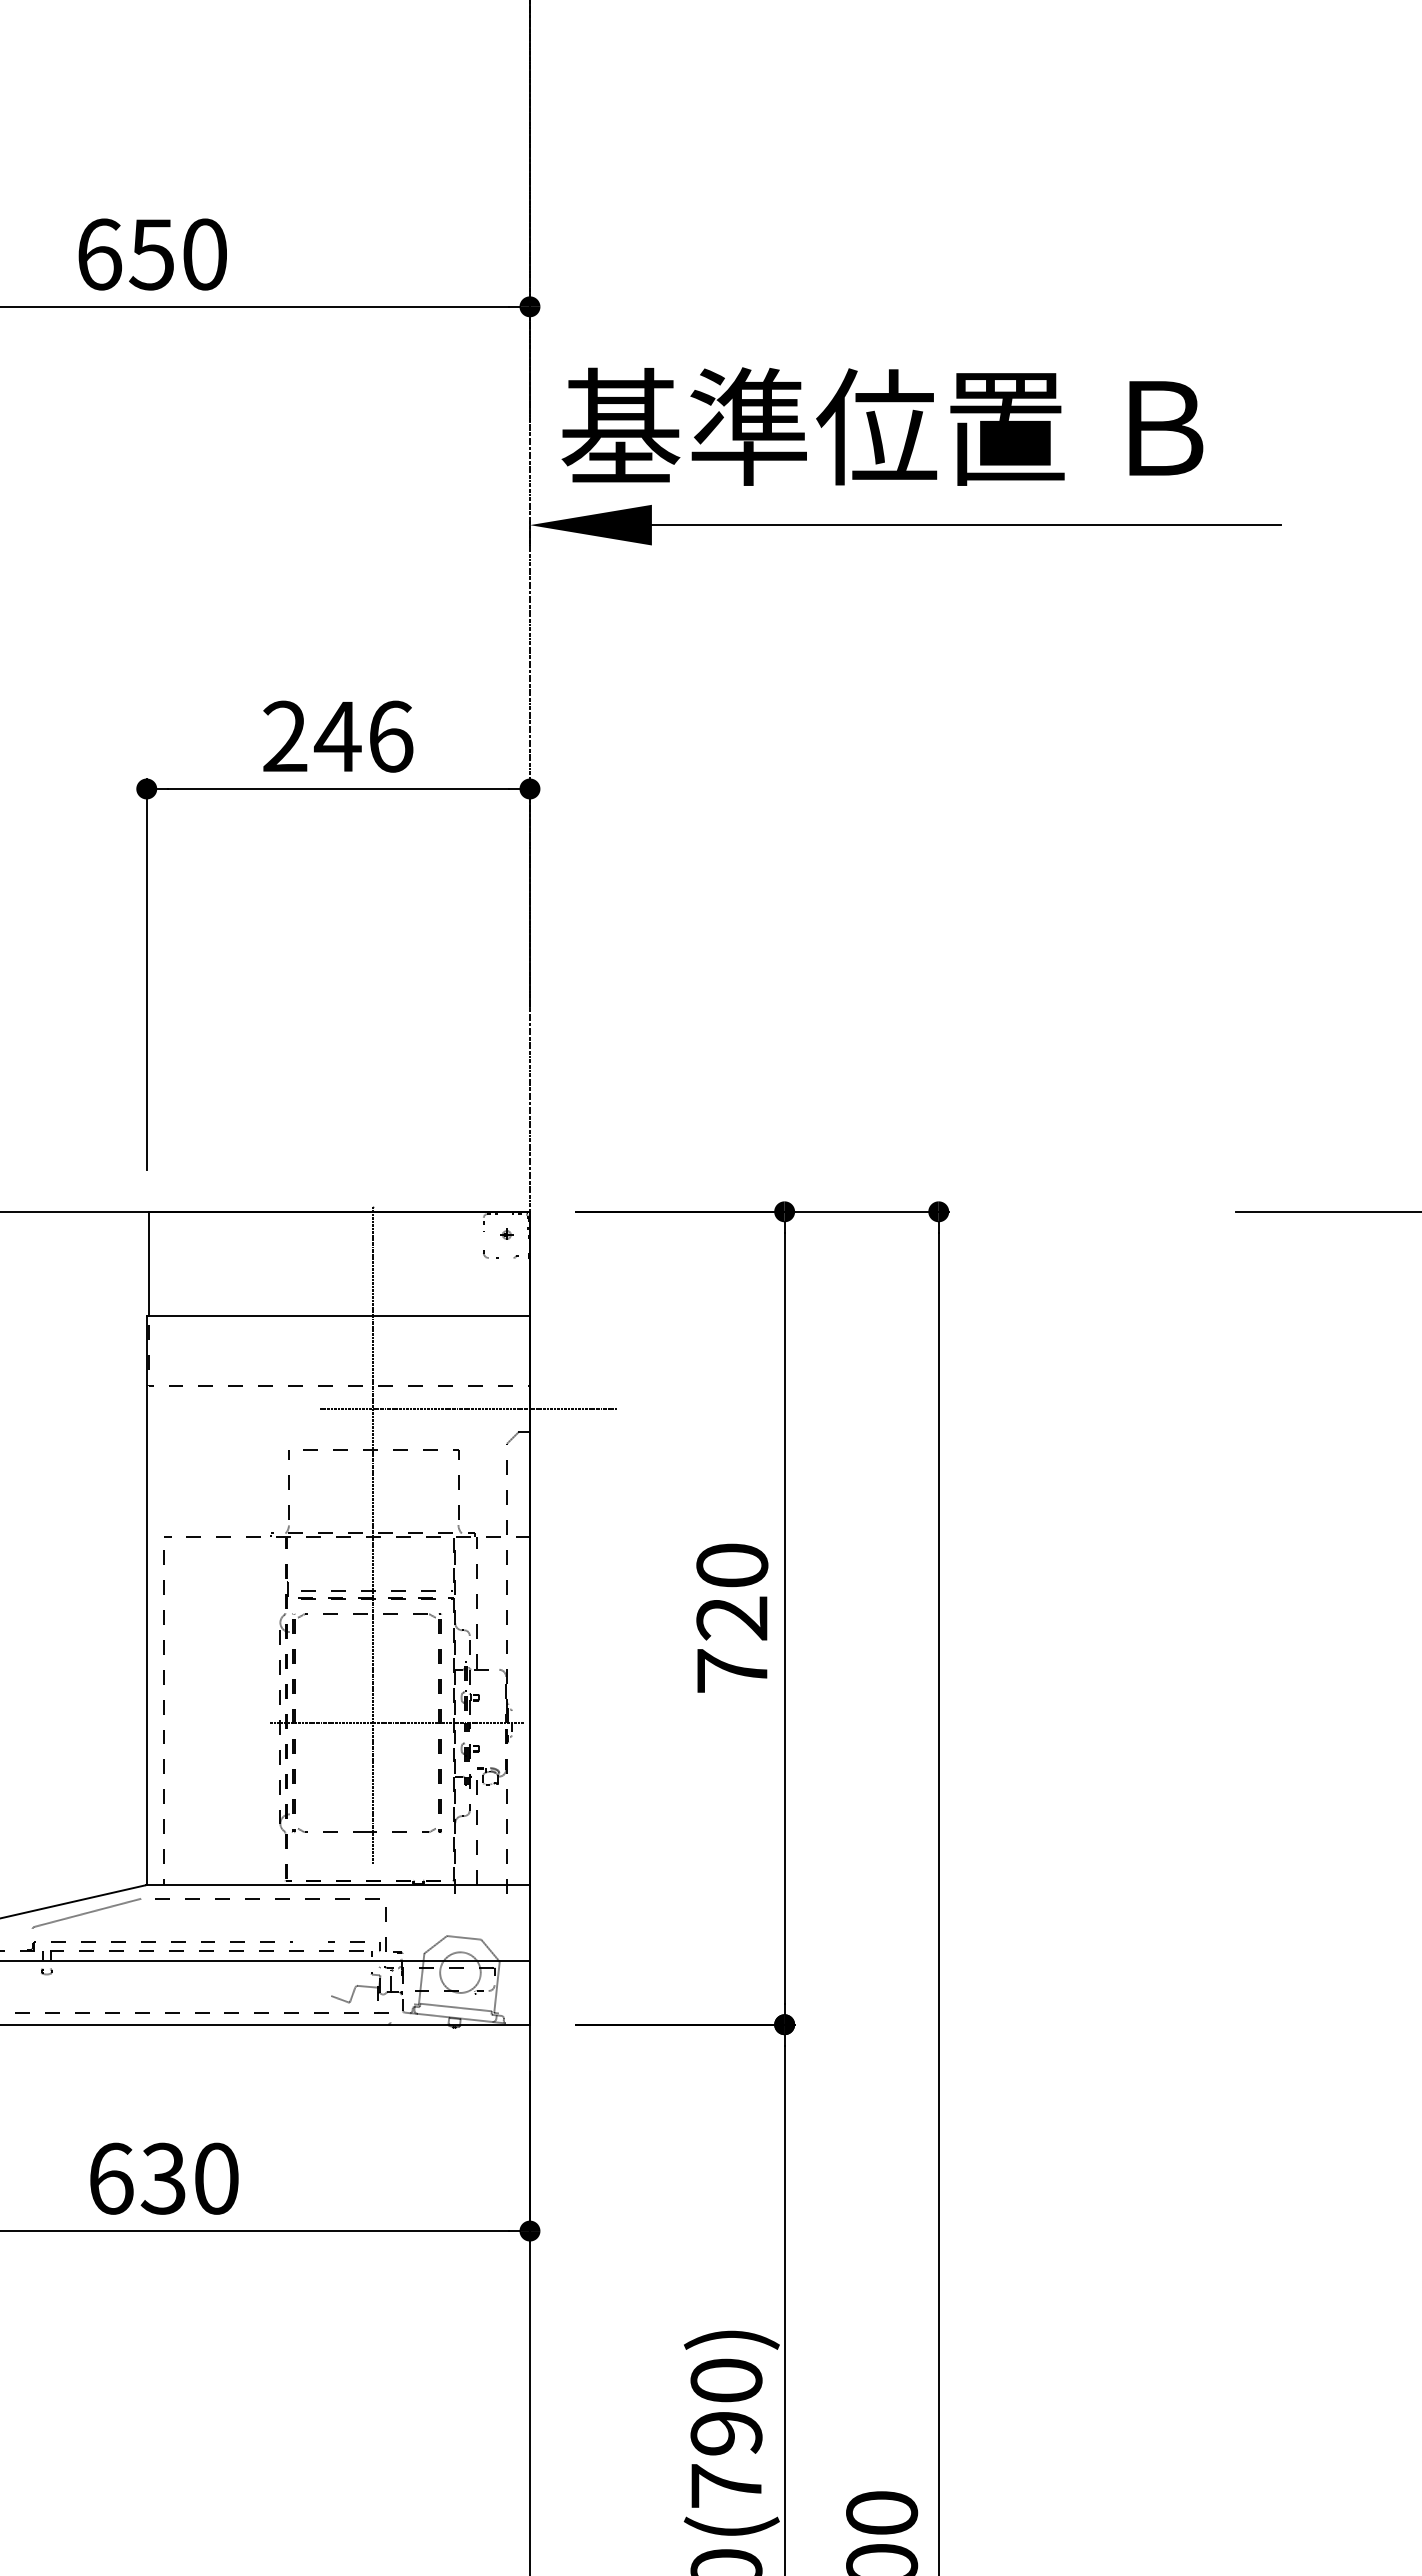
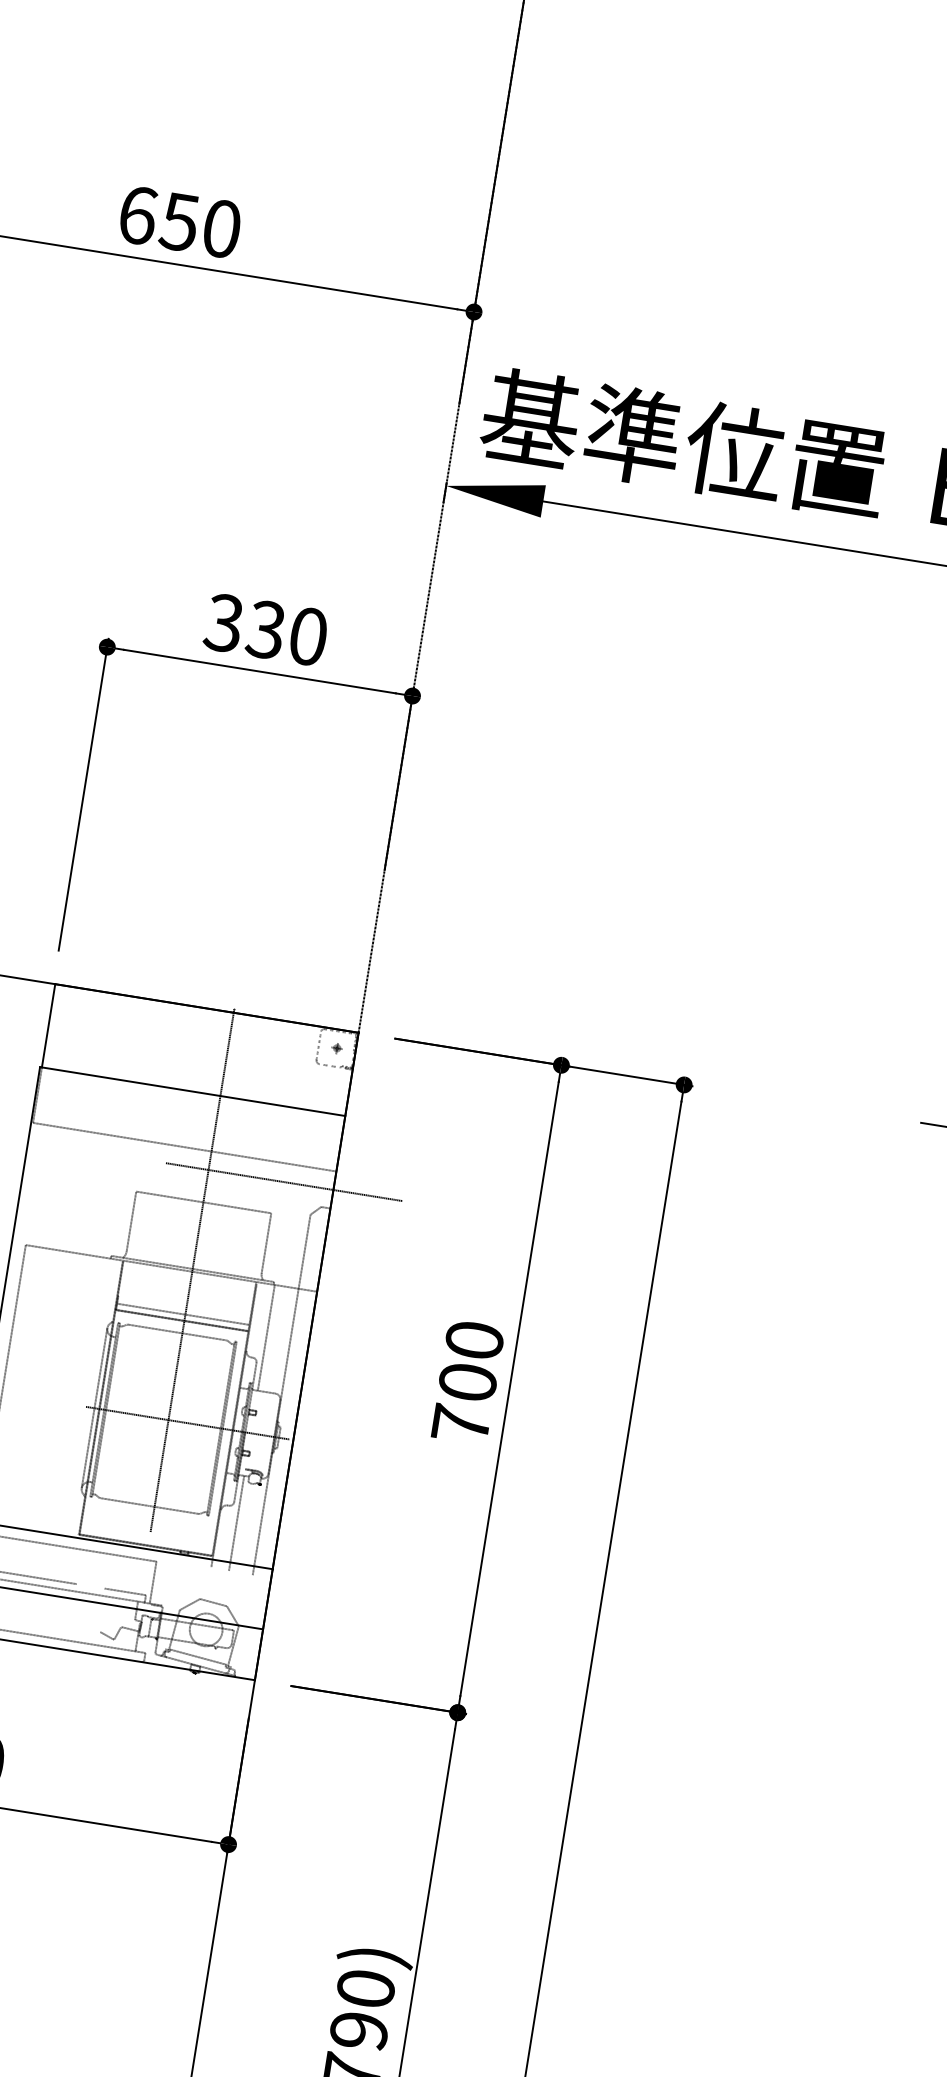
text: (337, 736) -> (265, 629), 246 -> 330
text: (732, 1618) -> (468, 1382), 720 -> 700

